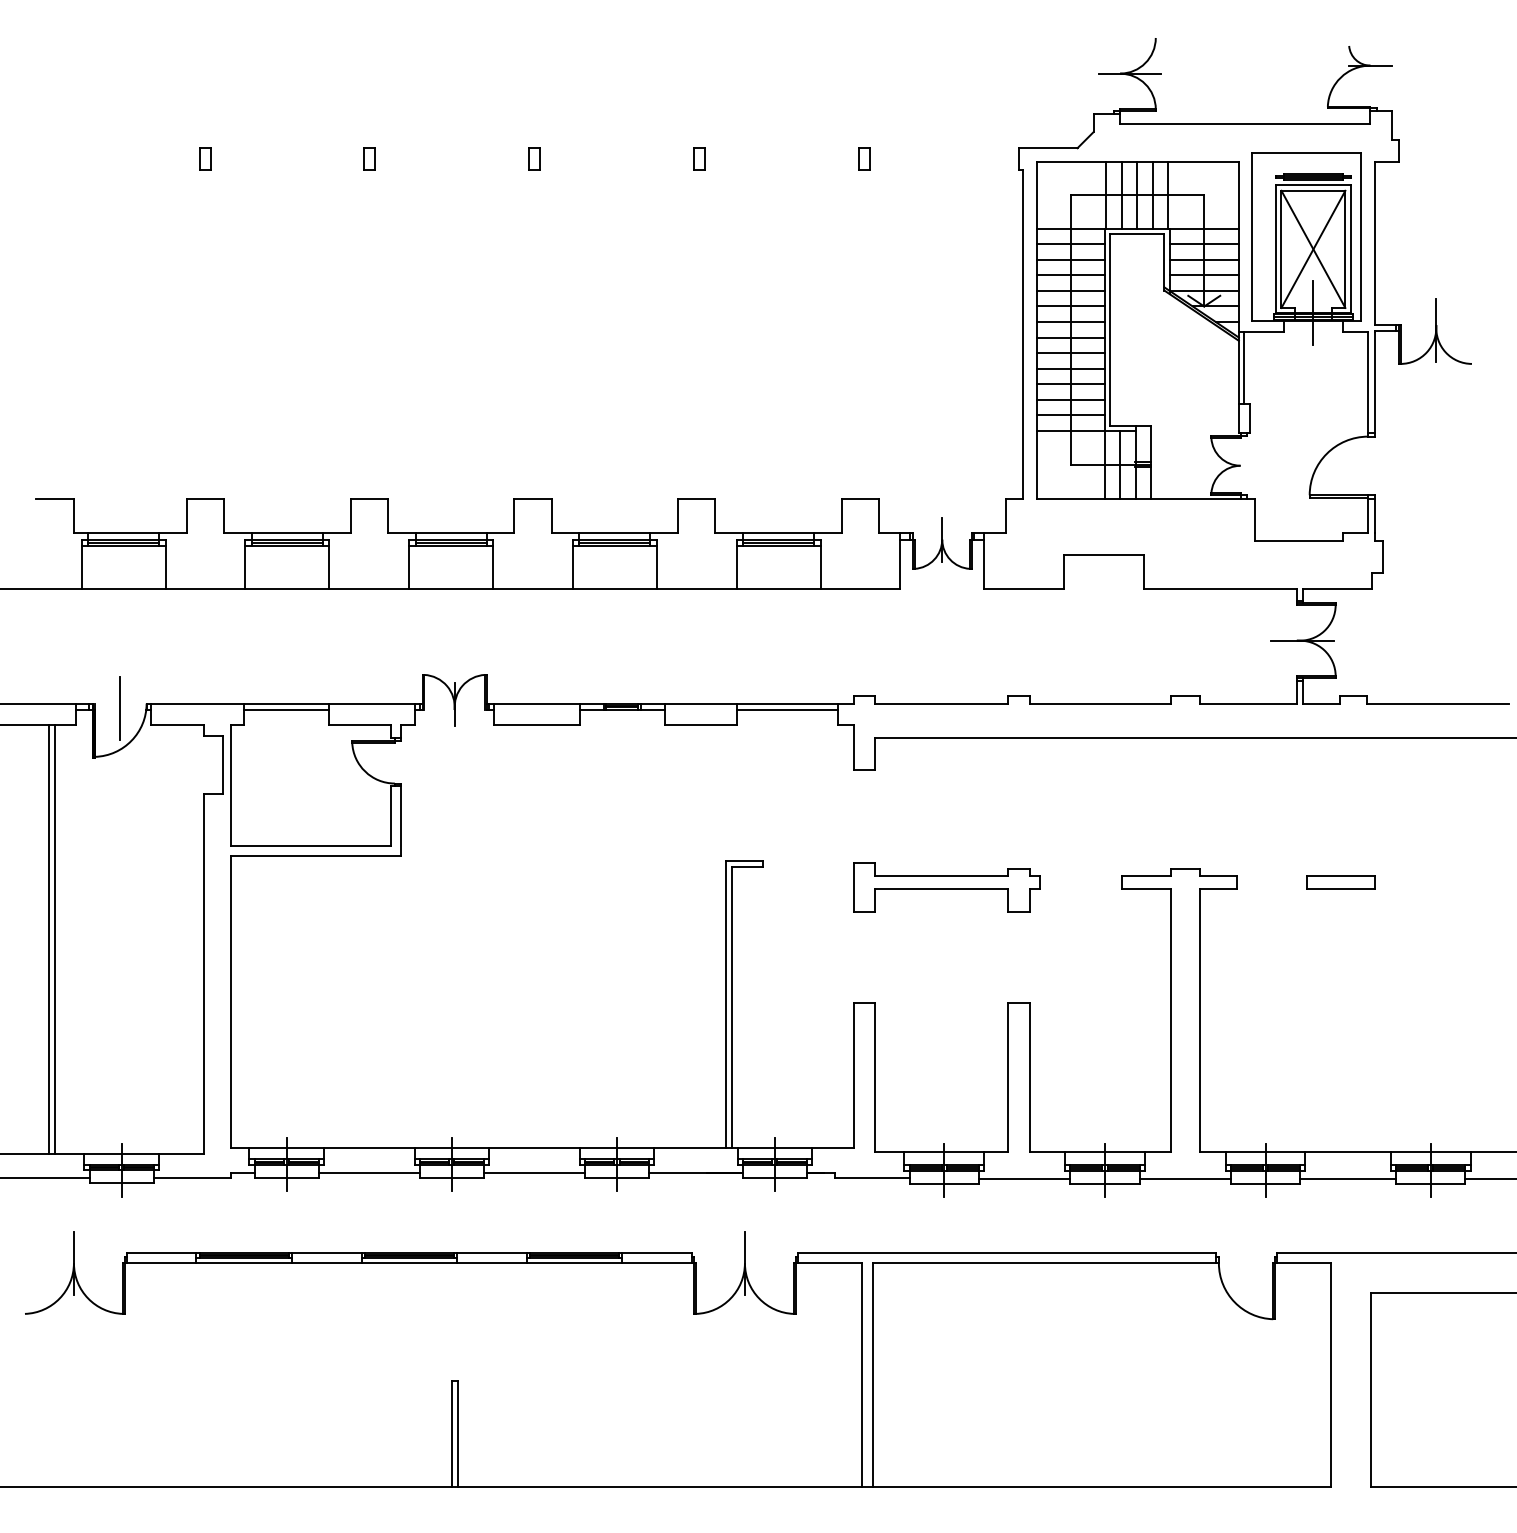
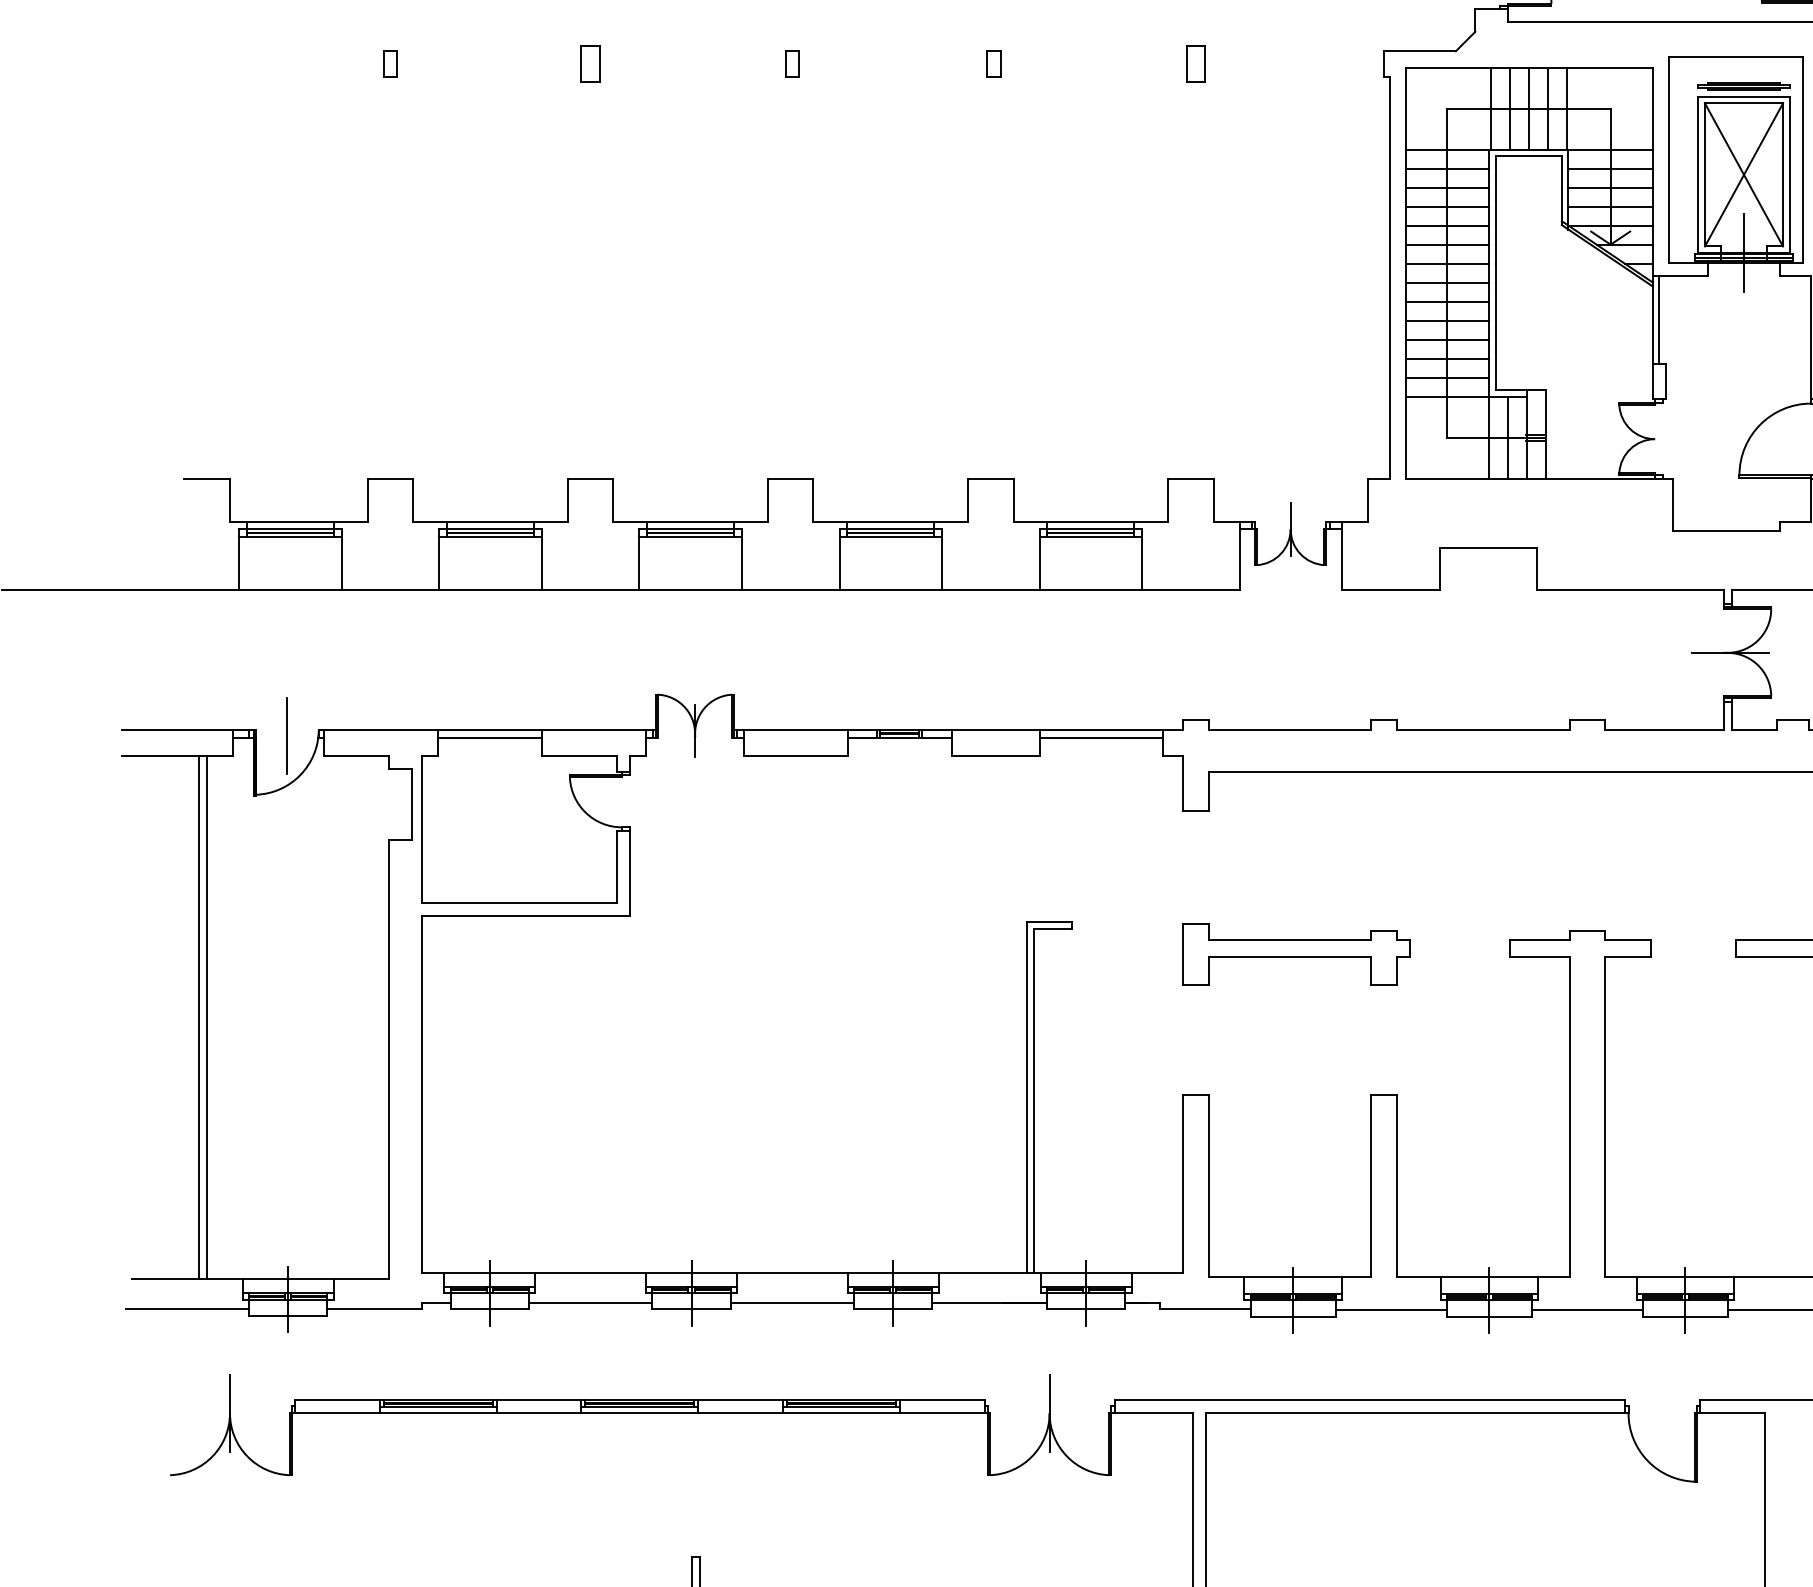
part: (369, 158) -> (590, 63), size x1.4
part: (864, 158) -> (1195, 63), size x1.4

